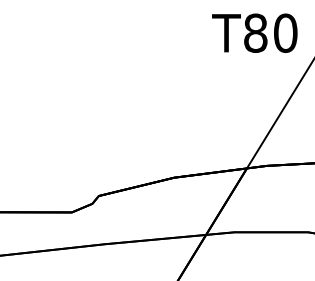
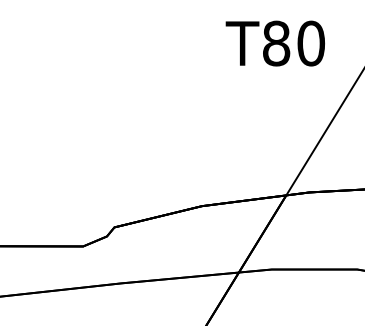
text: (254, 33) -> (274, 43), moved

